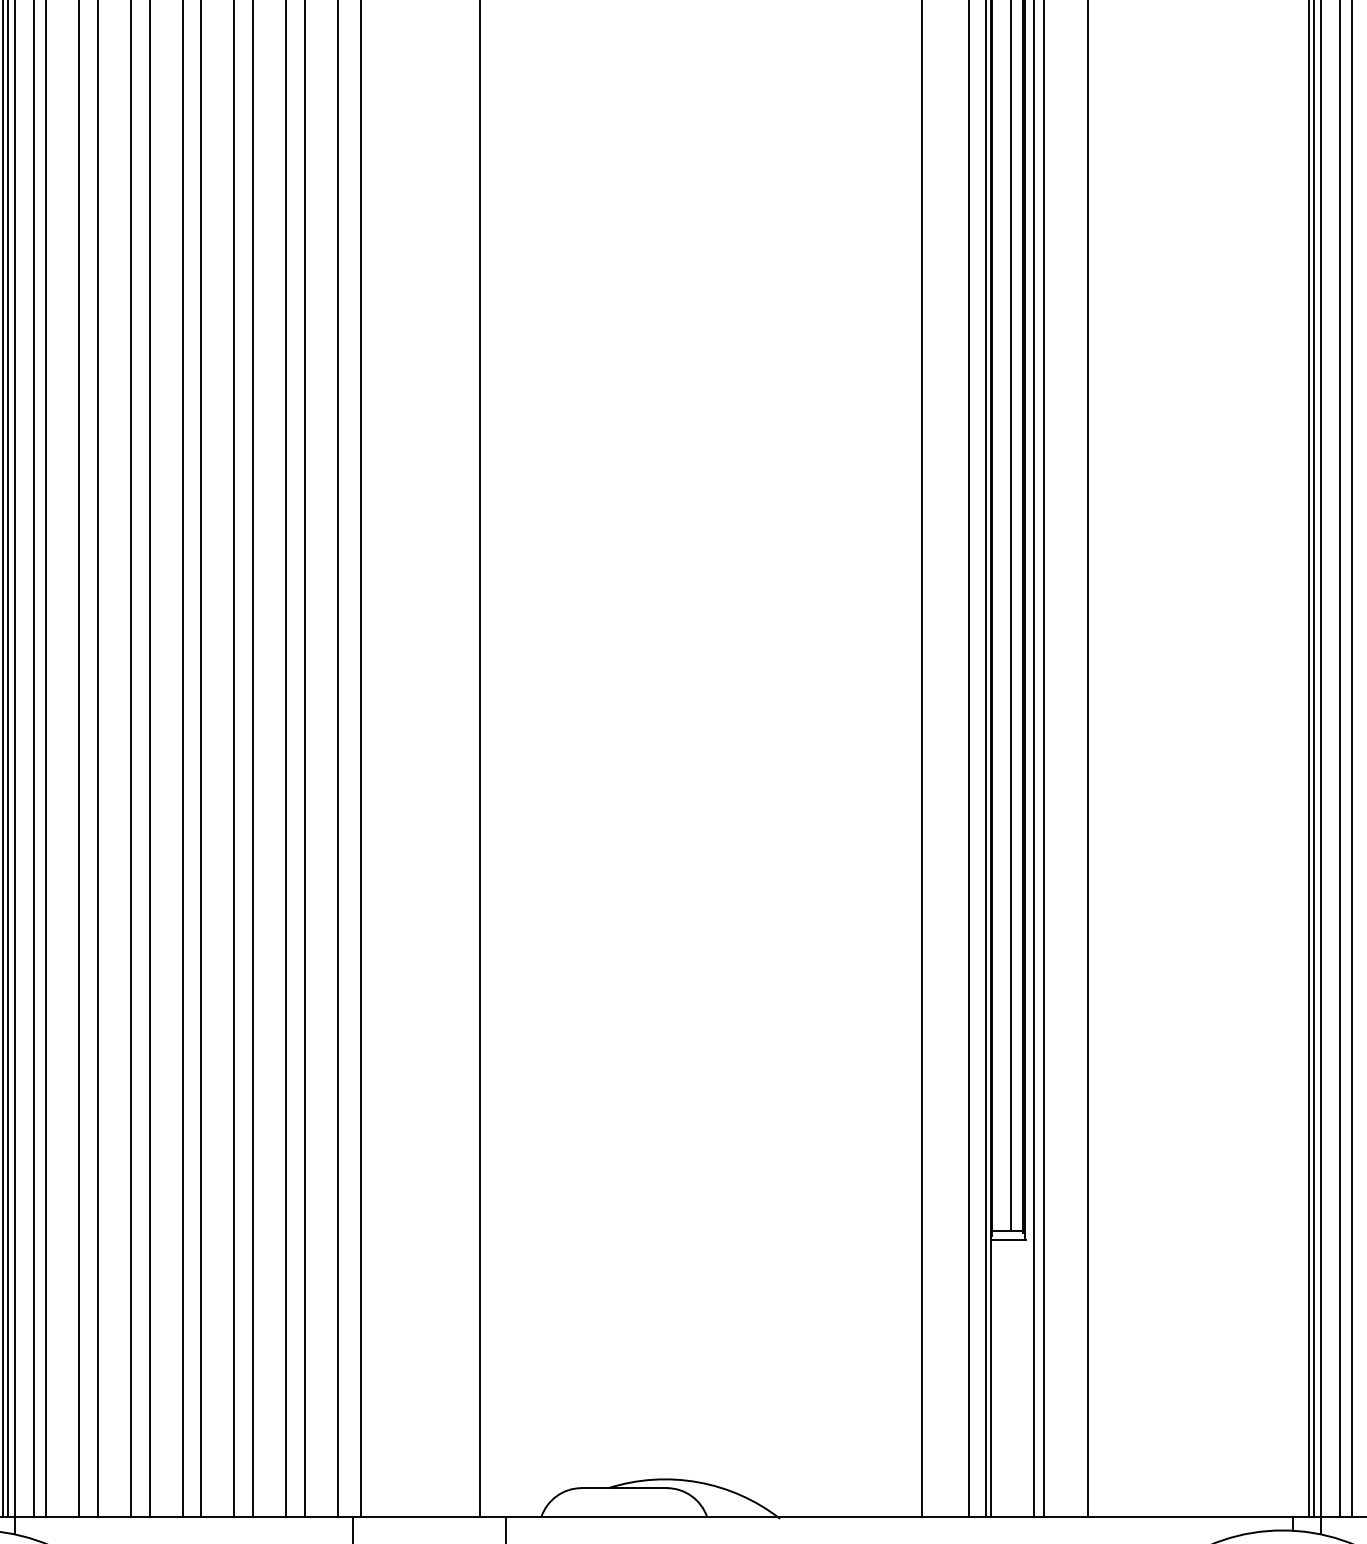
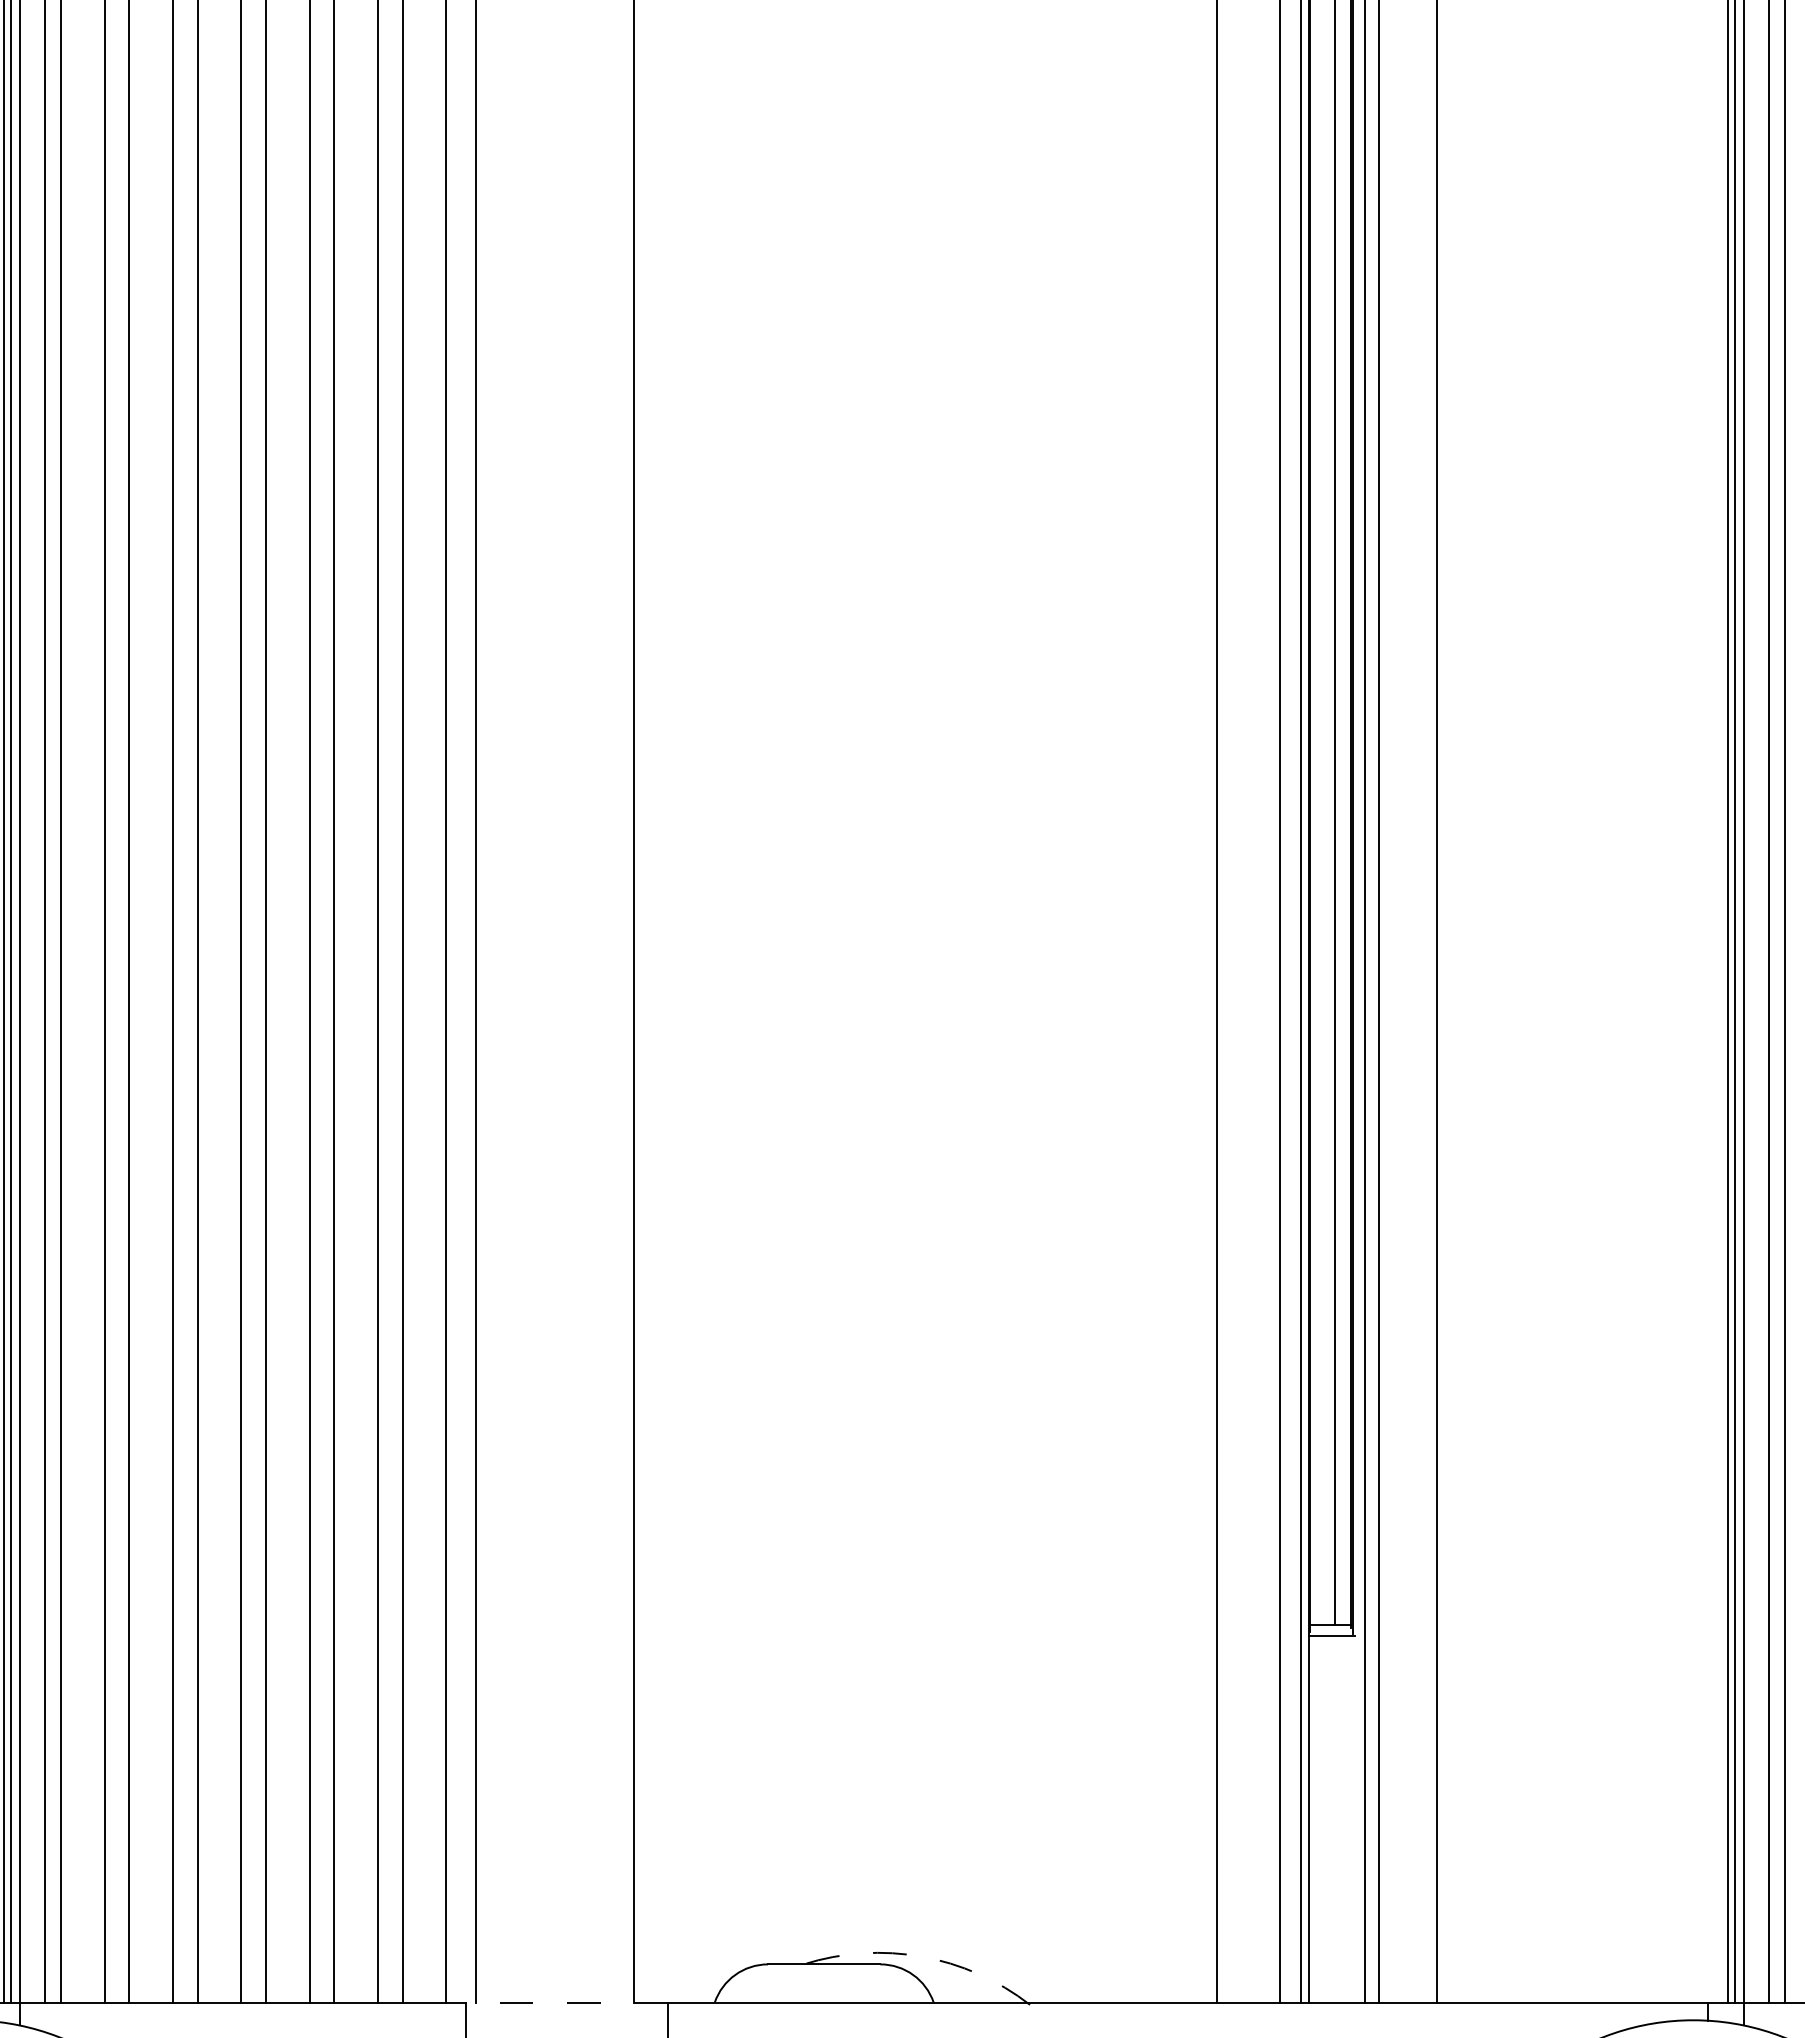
arc: (697, 1482) -> (921, 1956), solid -> dashed
line: (429, 1517) -> (567, 2002), solid -> dashed

